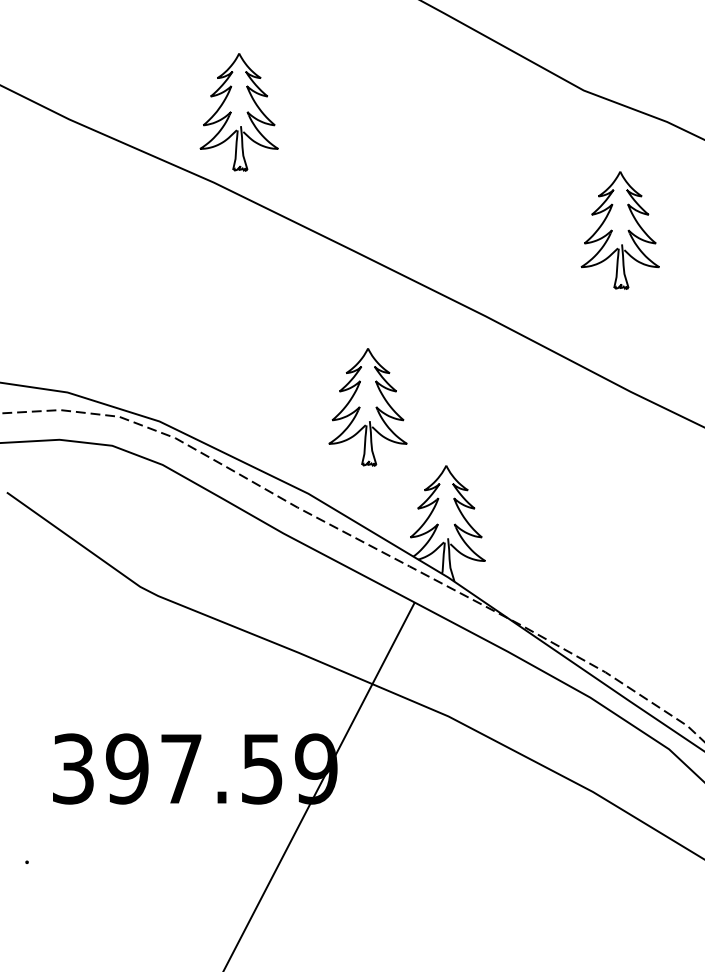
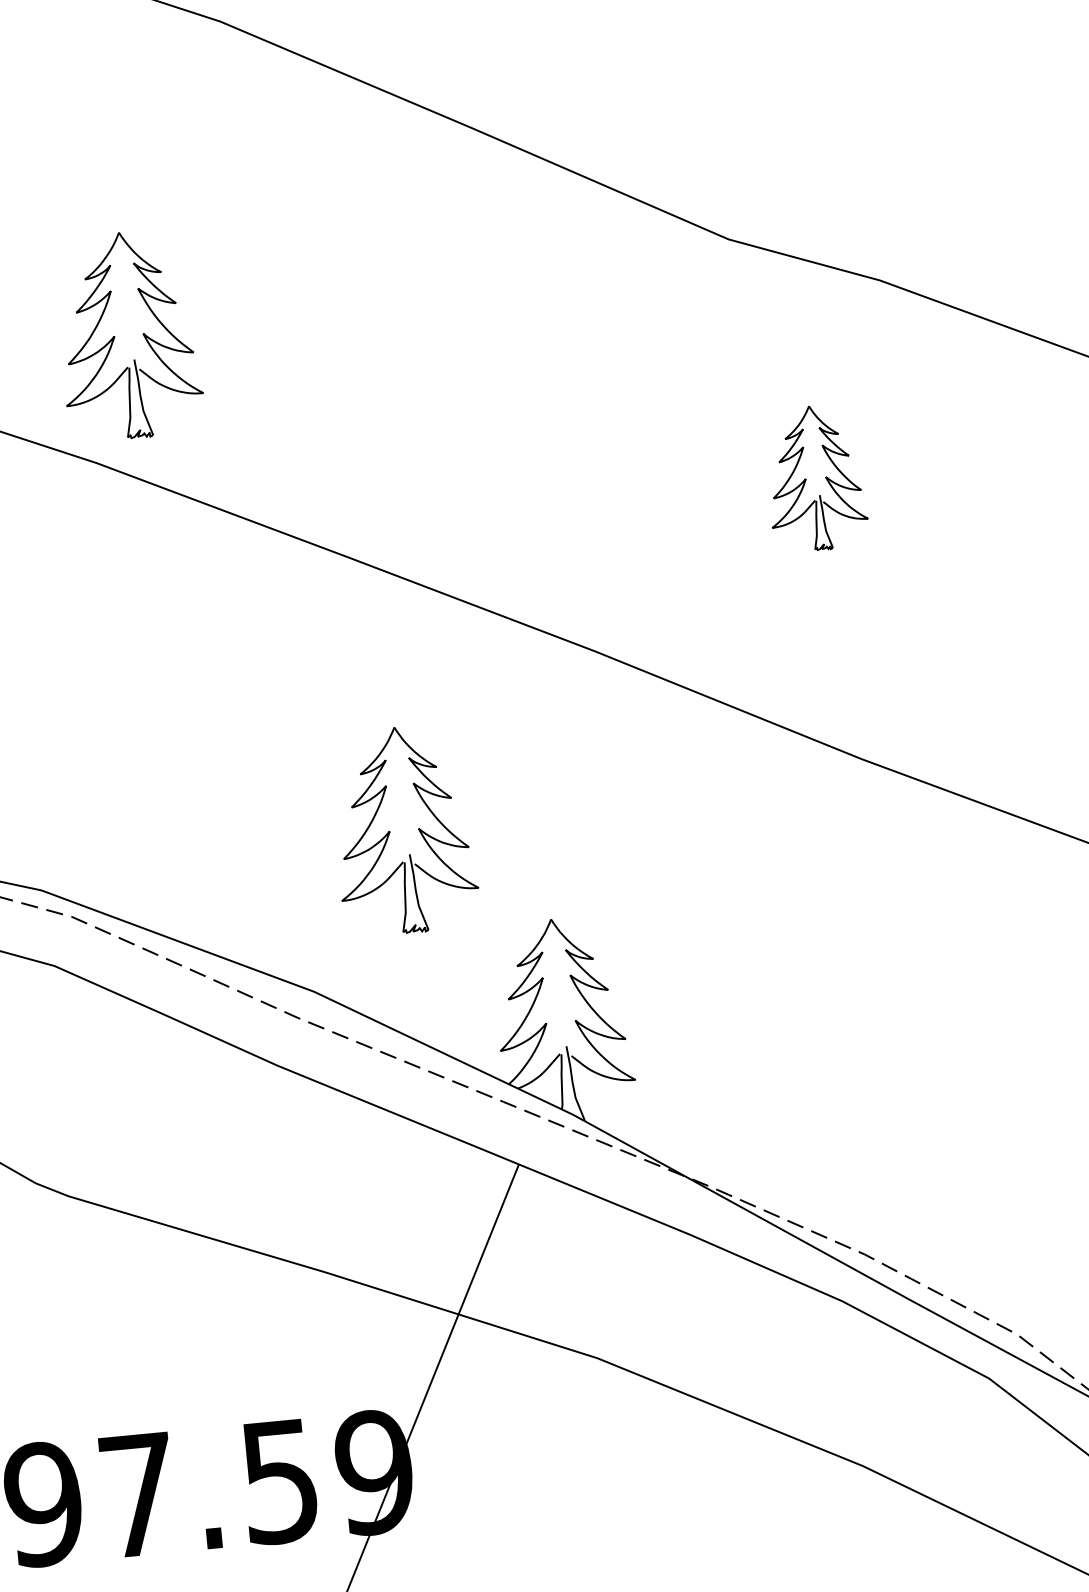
part: (619, 230) -> (814, 478), size x0.7

